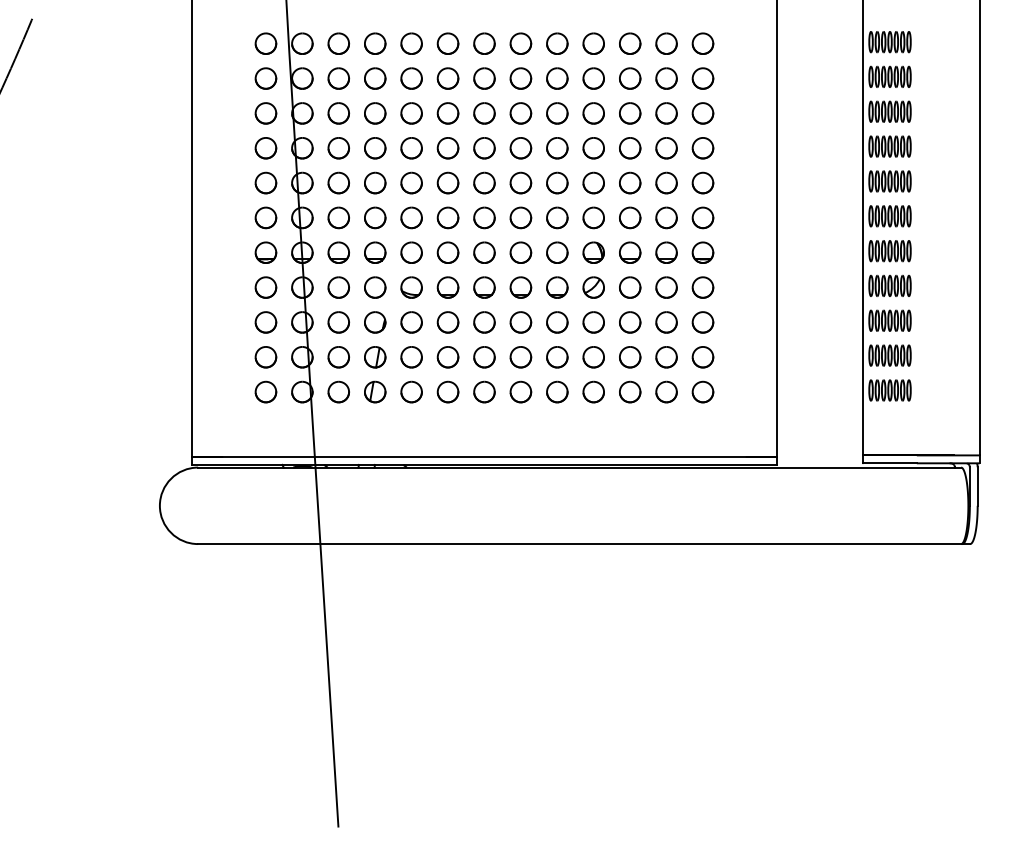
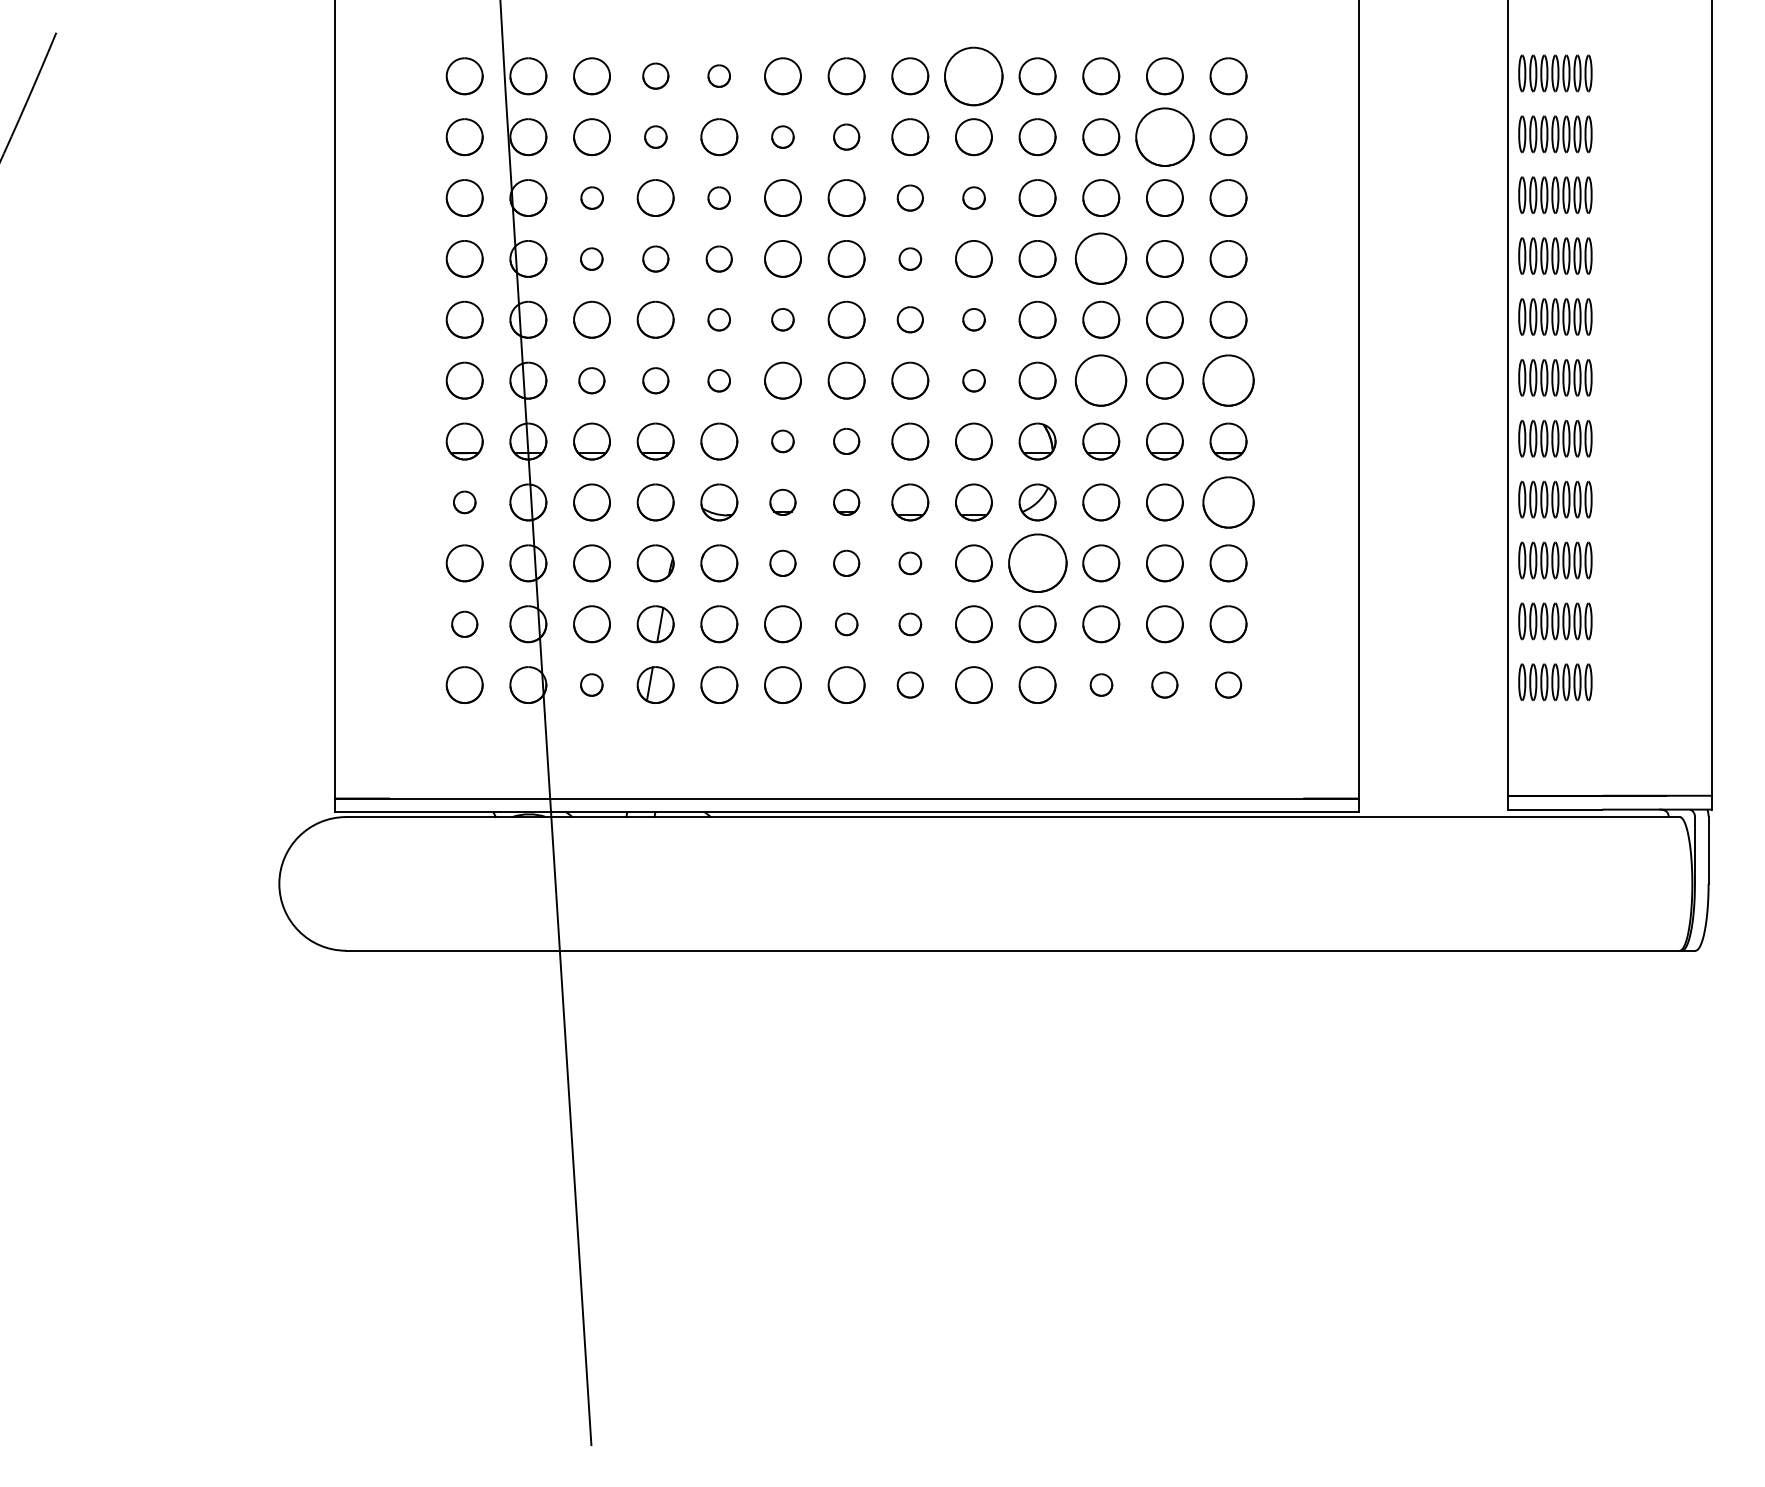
part: (375, 43) -> (656, 75), size x0.7
part: (411, 43) -> (719, 75), size x0.6
part: (557, 43) -> (974, 75), size x1.6
part: (375, 78) -> (656, 137), size x0.6
part: (447, 78) -> (782, 137), size x0.6
part: (484, 78) -> (846, 137), size x0.7
part: (666, 78) -> (1164, 137), size x1.6
part: (338, 113) -> (591, 198), size x0.6
part: (411, 113) -> (719, 198), size x0.6
part: (520, 113) -> (909, 198), size x0.7
part: (557, 113) -> (974, 198), size x0.6
part: (338, 148) -> (591, 259), size x0.6
part: (375, 148) -> (656, 259), size x0.7
part: (411, 148) -> (719, 259), size x0.7
part: (520, 148) -> (909, 259), size x0.6
part: (630, 148) -> (1101, 259), size x1.4
part: (411, 182) -> (719, 318), size x0.6
part: (447, 182) -> (782, 318), size x0.6
part: (520, 182) -> (909, 318), size x0.7
part: (557, 182) -> (974, 318), size x0.6
part: (338, 217) -> (591, 379), size x0.7
part: (375, 217) -> (656, 379), size x0.7
part: (411, 217) -> (719, 379), size x0.6
part: (557, 217) -> (974, 379), size x0.6
part: (630, 217) -> (1101, 379), size x1.4
part: (702, 217) -> (1227, 379), size x1.4
part: (447, 252) -> (782, 441), size x0.6
part: (484, 252) -> (846, 441), size x0.7
part: (265, 287) -> (463, 502), size x0.6
part: (447, 287) -> (782, 502), size x0.7
part: (484, 287) -> (846, 502), size x0.7
part: (702, 287) -> (1227, 502), size x1.4
part: (447, 322) -> (782, 563), size x0.7
part: (484, 322) -> (846, 563), size x0.7
part: (520, 322) -> (909, 563), size x0.6
part: (593, 322) -> (1037, 563), size x1.6
part: (265, 357) -> (463, 624), size x0.7
part: (484, 357) -> (846, 624), size x0.6
part: (520, 357) -> (909, 624), size x0.6
part: (338, 391) -> (591, 684), size x0.6
part: (520, 391) -> (909, 684), size x0.7
part: (630, 391) -> (1101, 684), size x0.6
part: (666, 391) -> (1164, 684), size x0.7
part: (702, 391) -> (1227, 684), size x0.7

